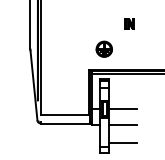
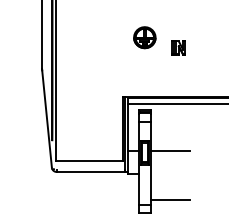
part: (129, 23) -> (178, 47), moved
part: (104, 49) -> (144, 37), moved
line: (122, 125) -> (170, 174), removed

